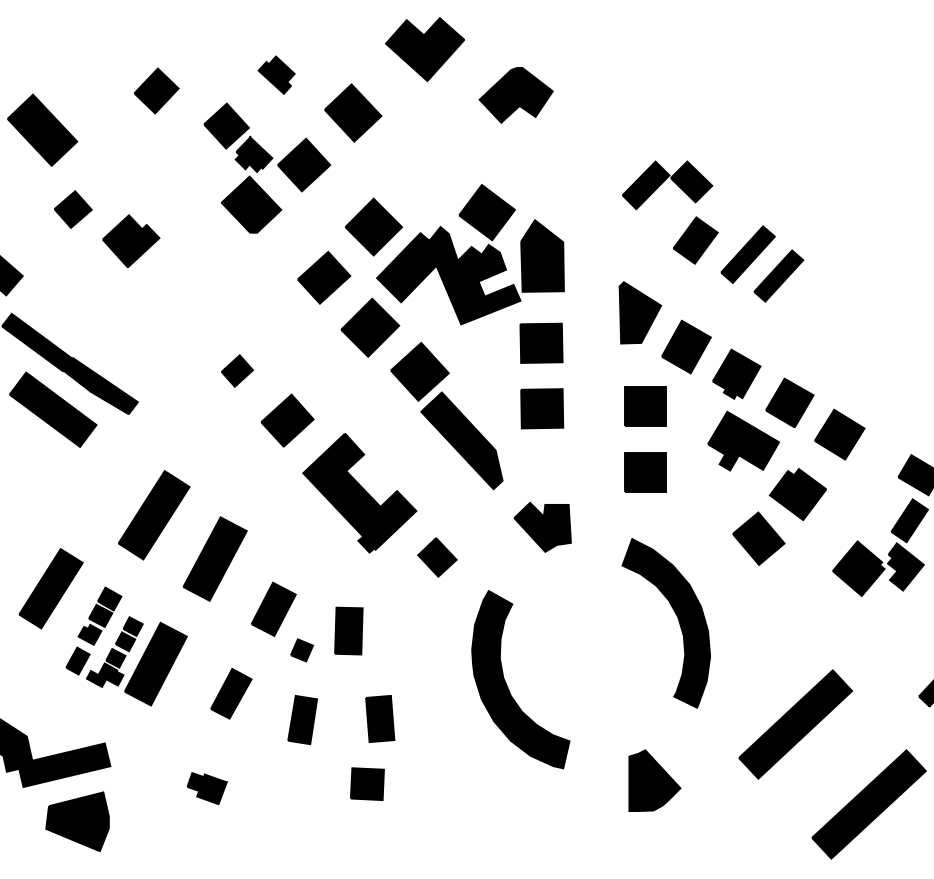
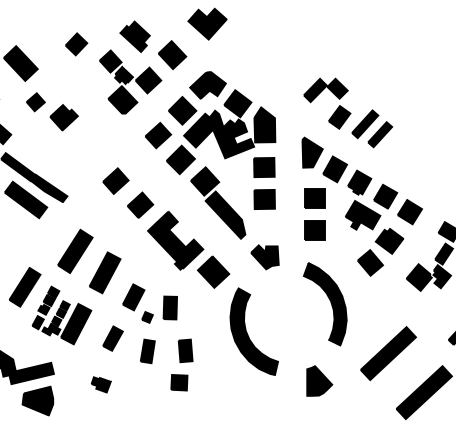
part: (275, 74) -> (134, 36), size x1.67
part: (515, 95) -> (207, 85), moved
part: (236, 369) -> (115, 180), size x1.67
part: (437, 556) -> (213, 271), size x1.67

